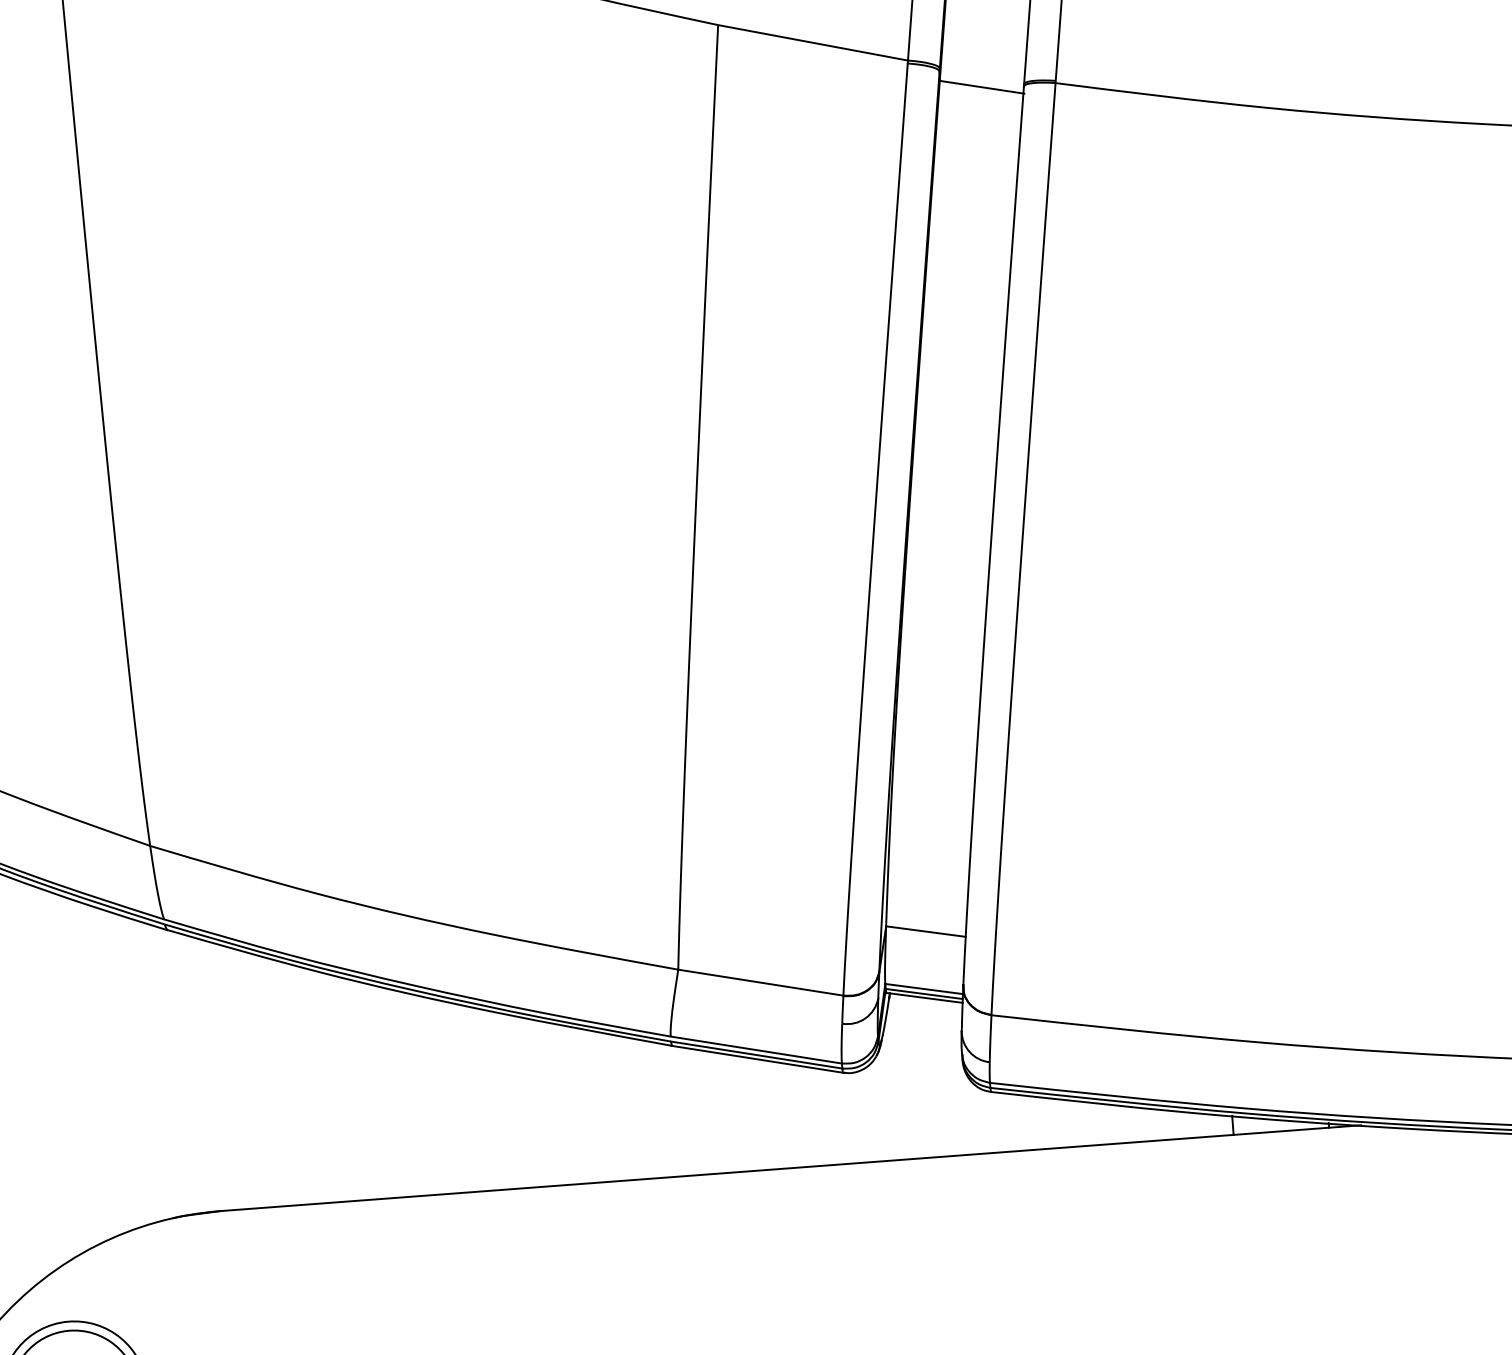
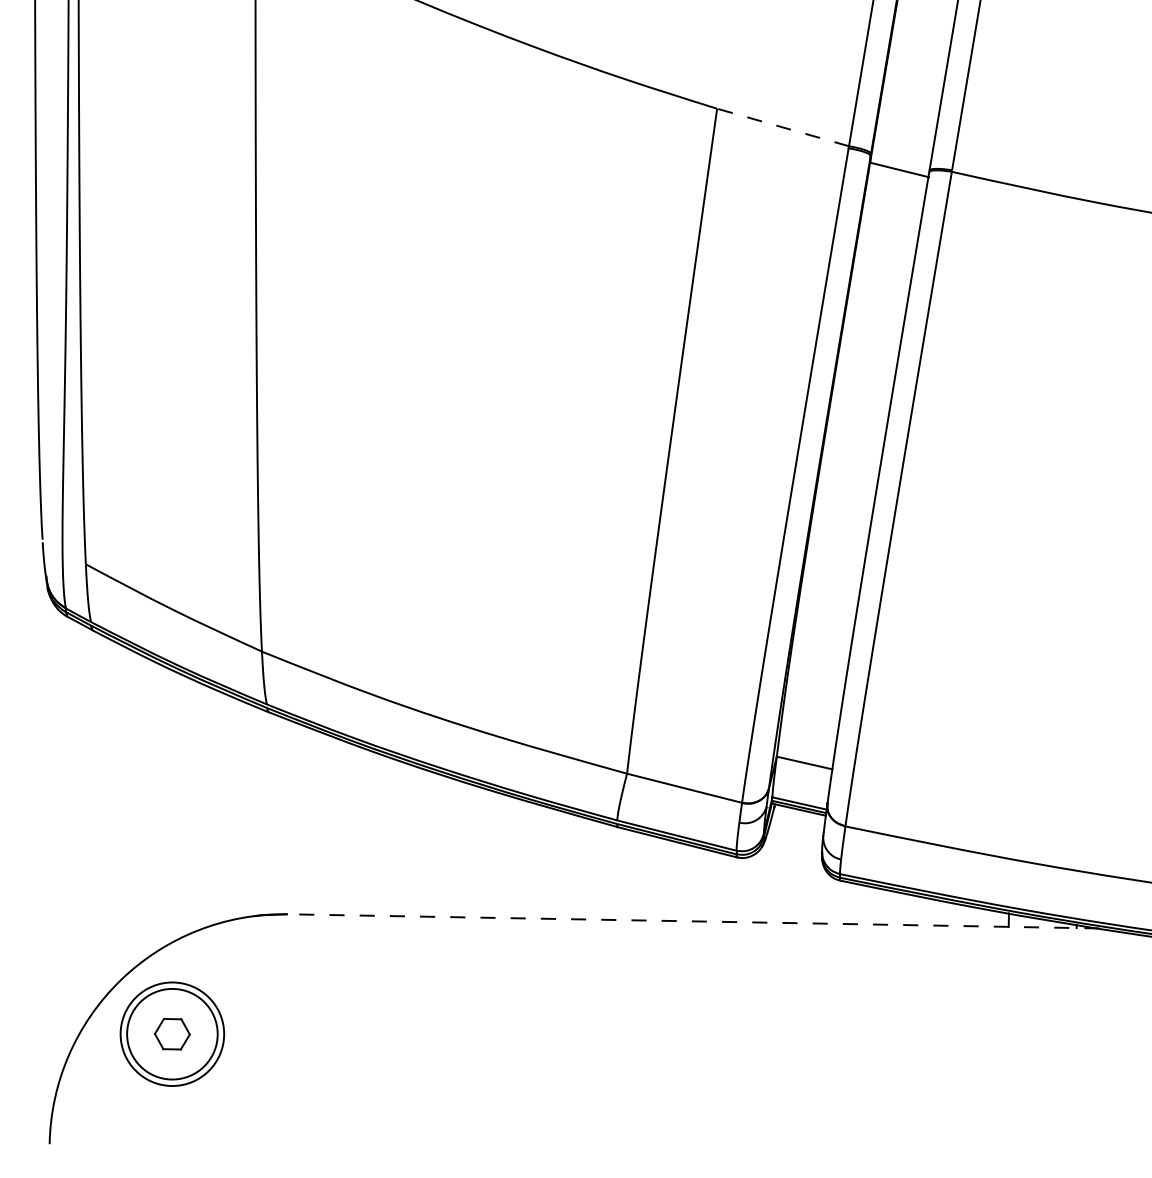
line: (813, 42) -> (783, 127), solid -> dashed
line: (790, 1168) -> (693, 921), solid -> dashed

